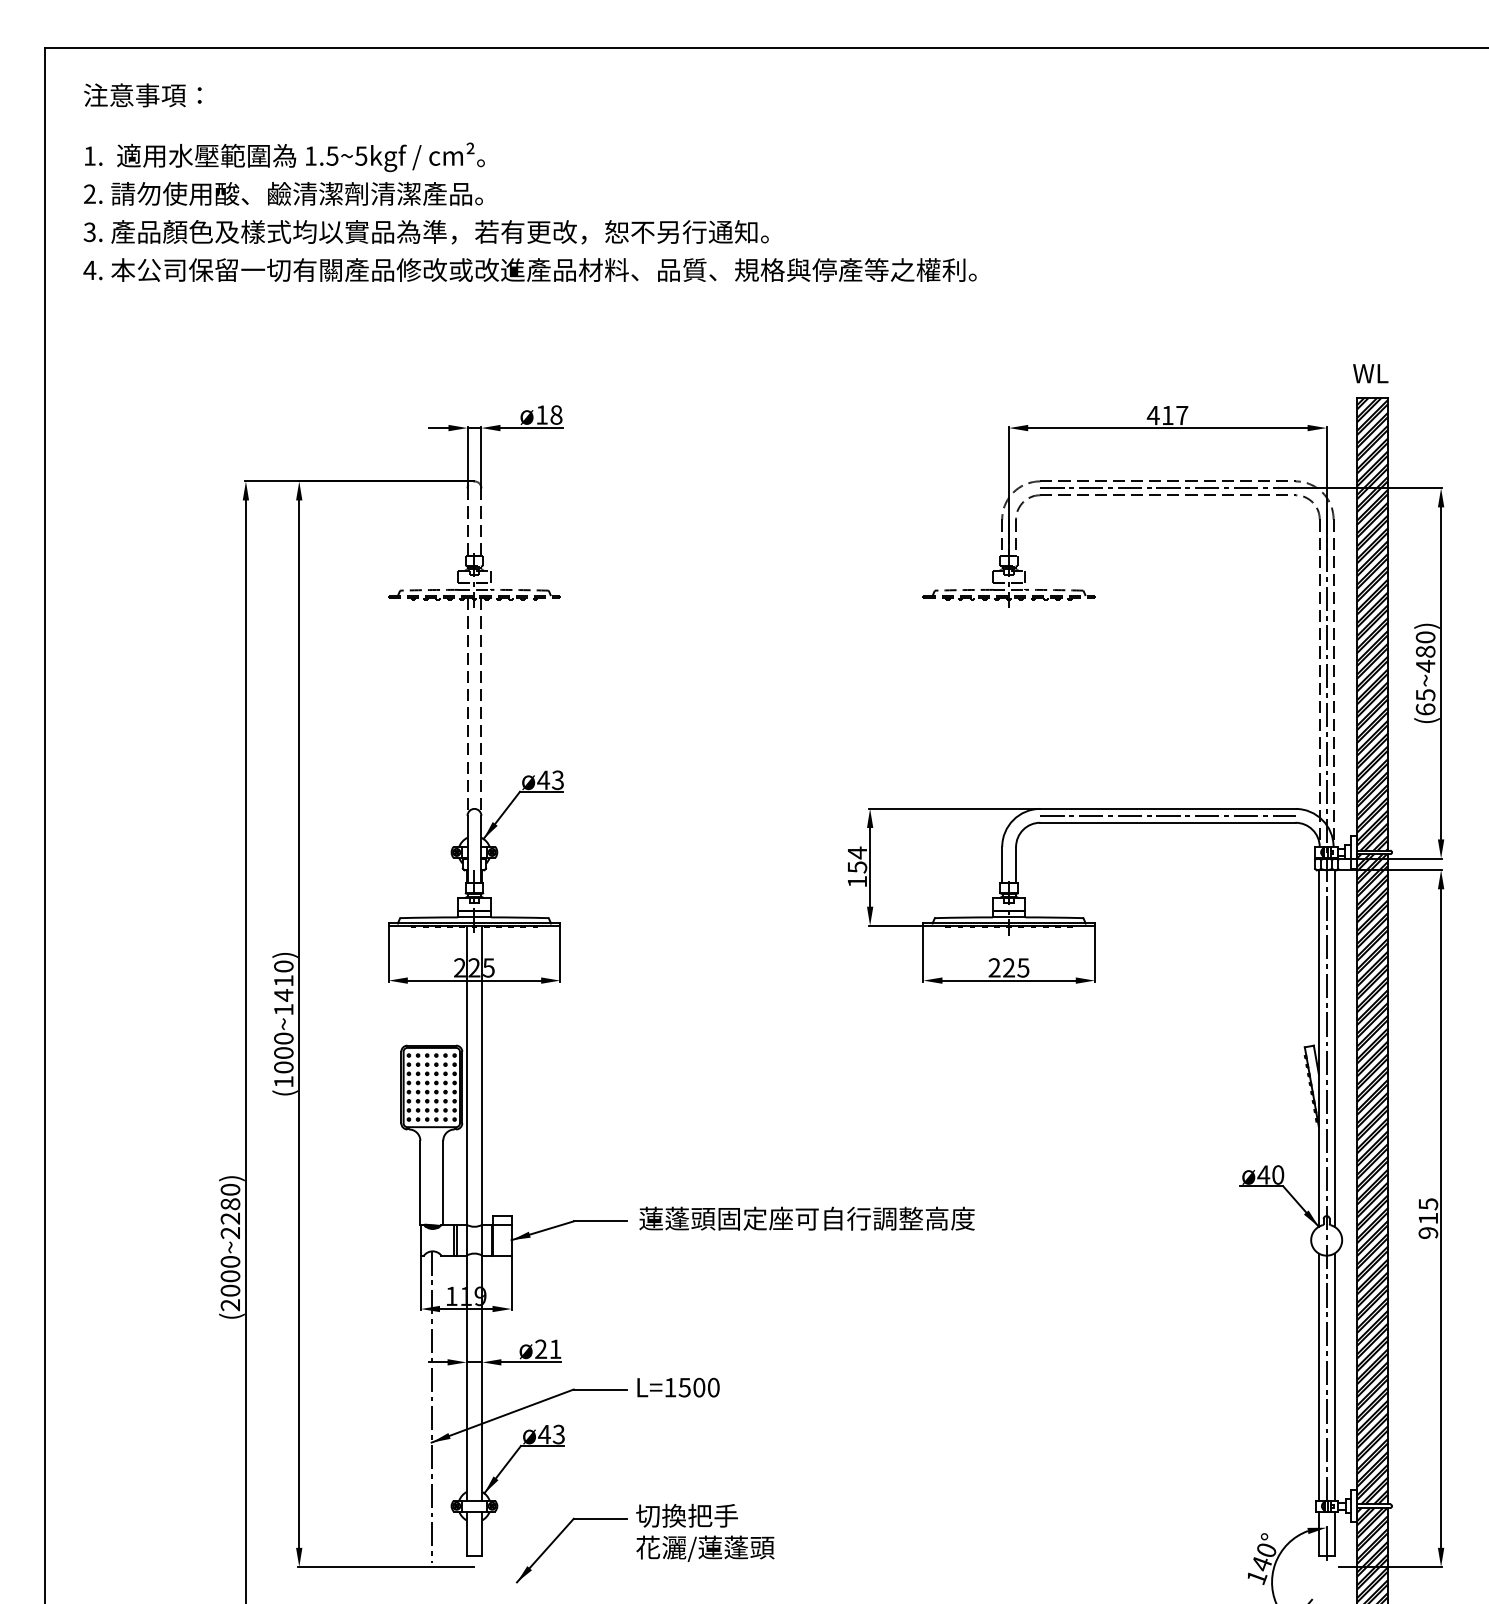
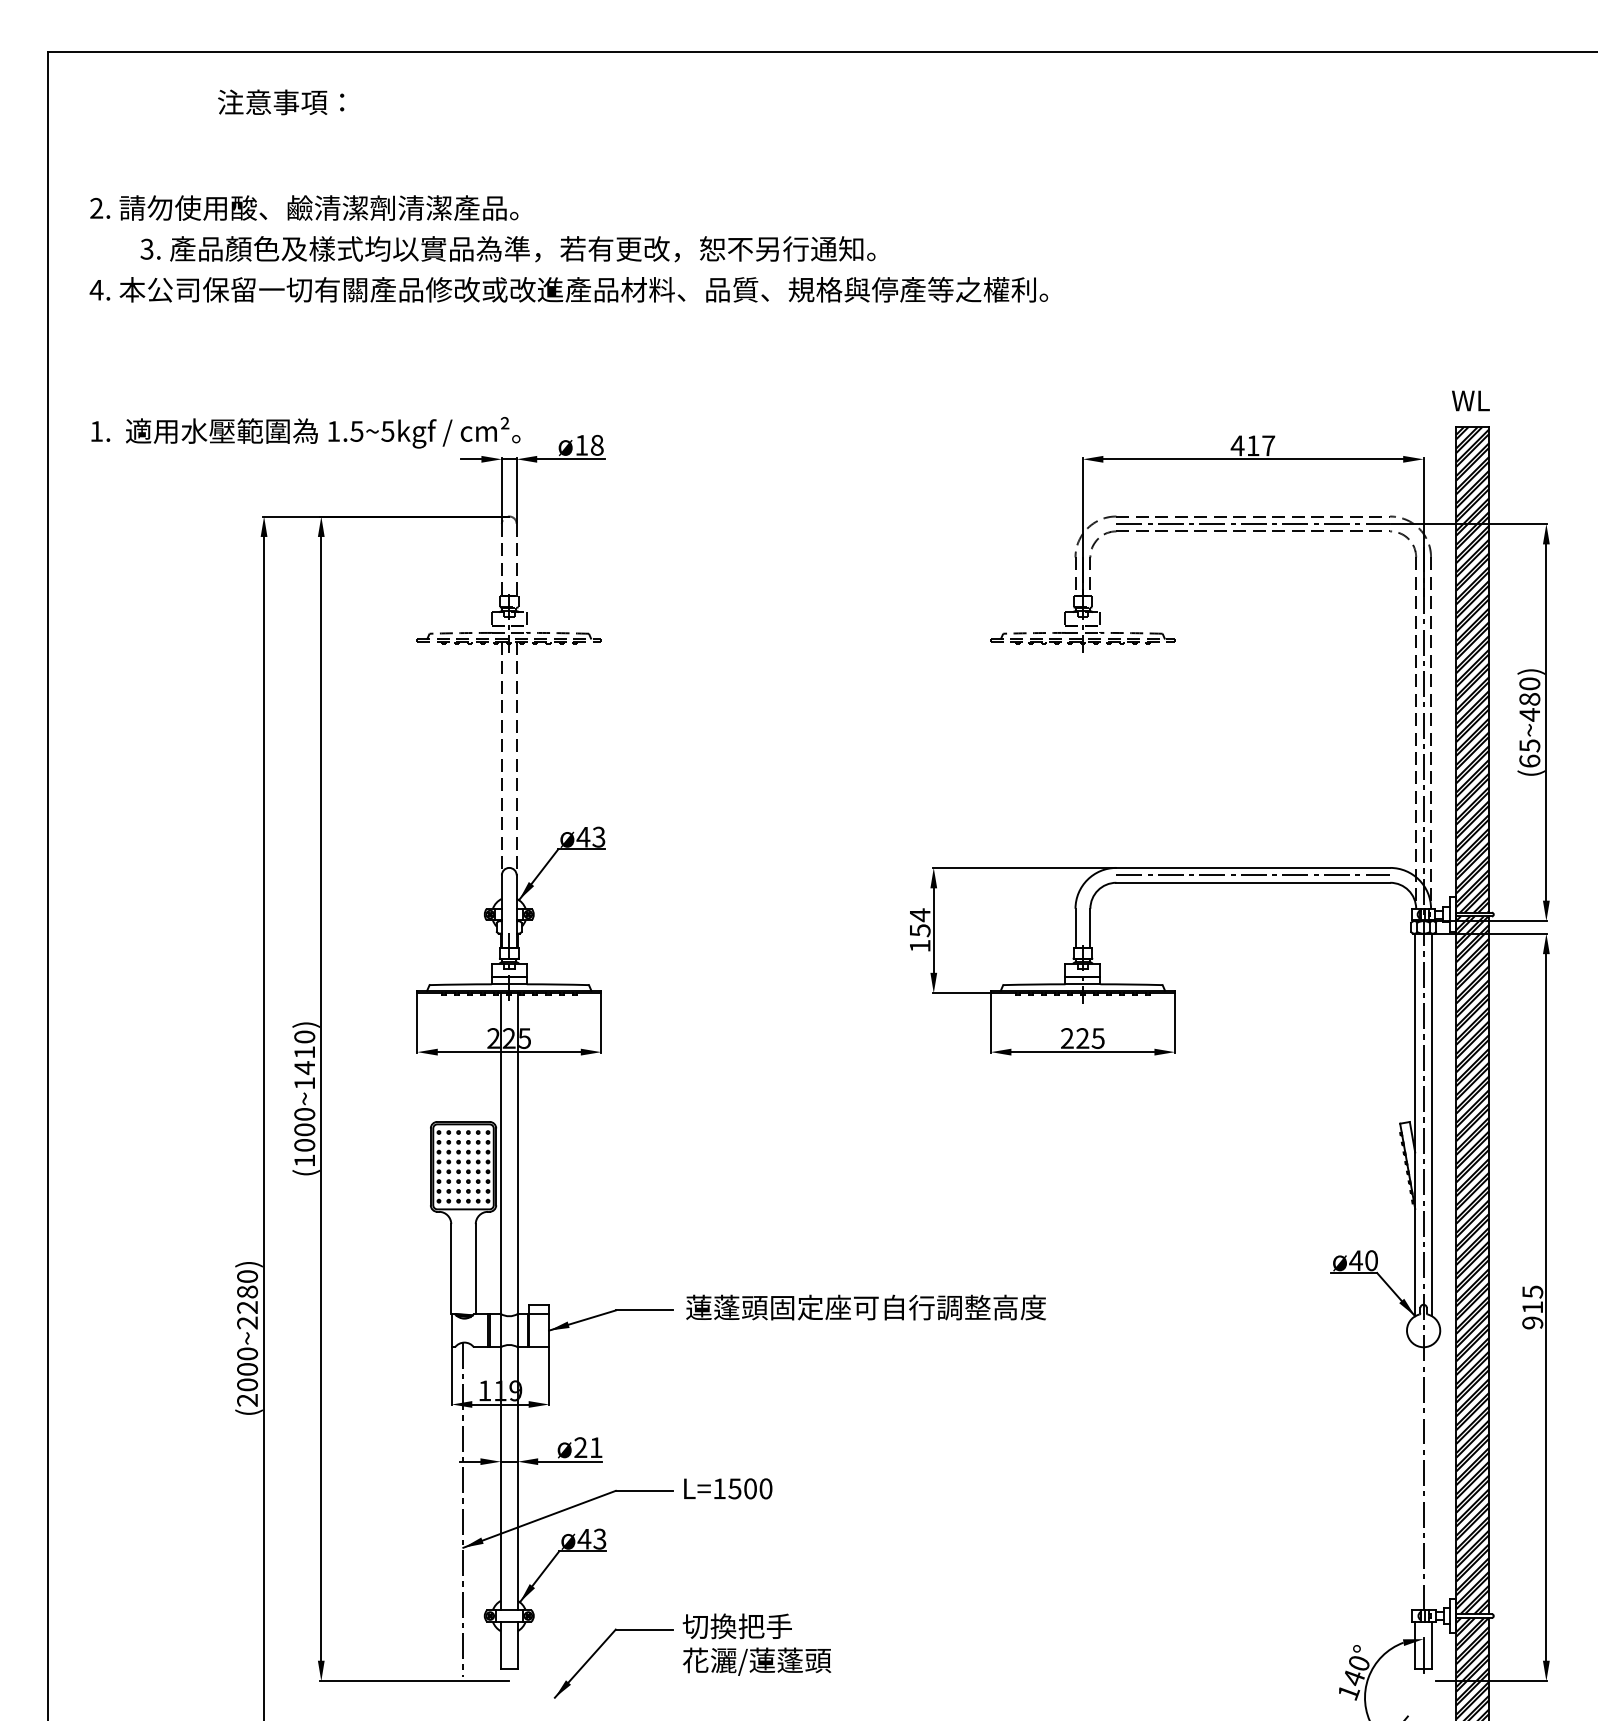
text: (142, 95) -> (280, 102), moved
text: (284, 157) -> (305, 432), moved
text: (425, 232) -> (507, 249), moved
line: (1318, 1376) -> (1414, 1476), removed
line: (1334, 1376) -> (1432, 1476), removed

